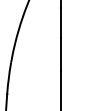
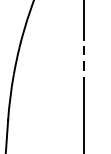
line: (60, 54) -> (83, 63), solid -> dashed

